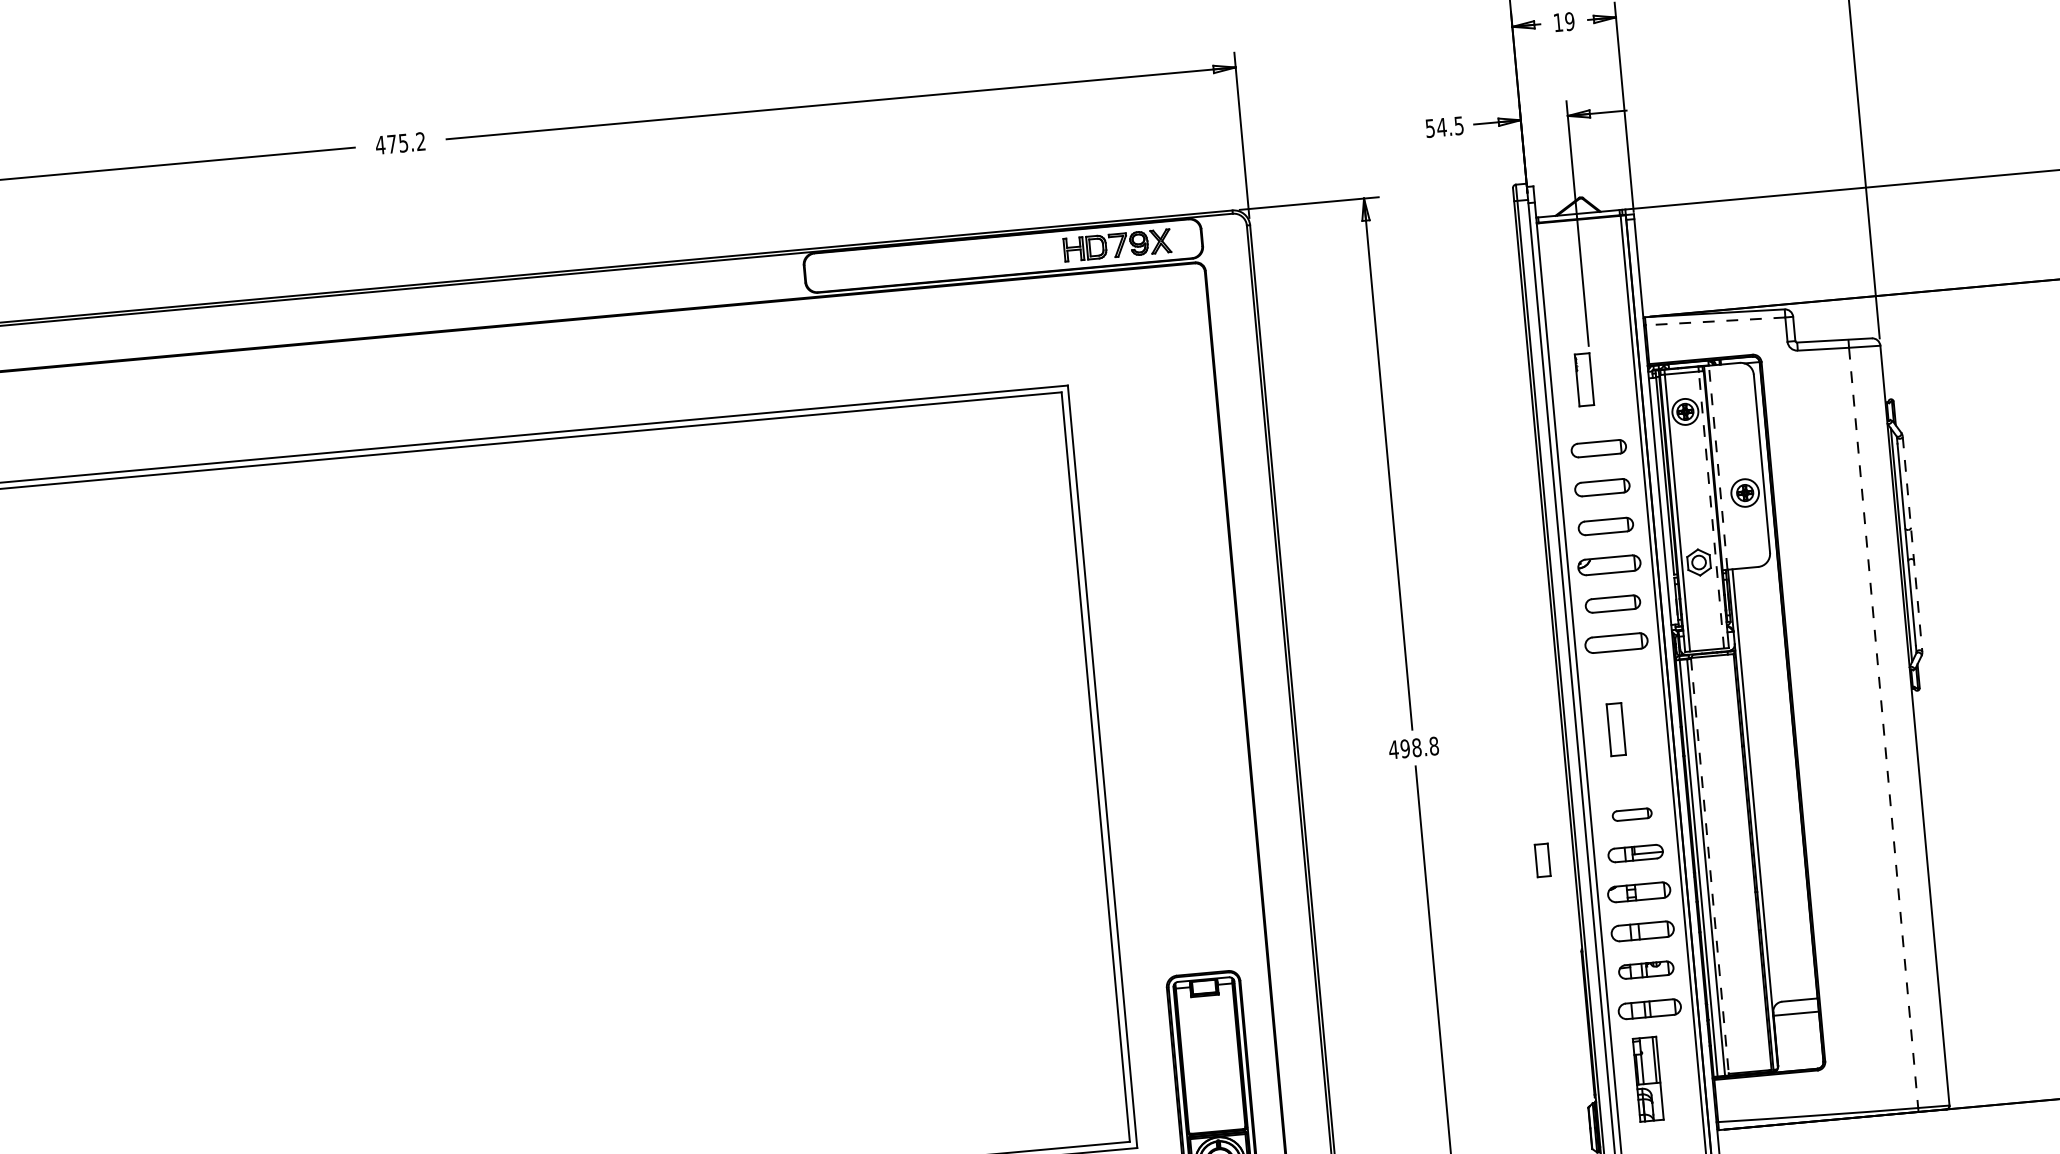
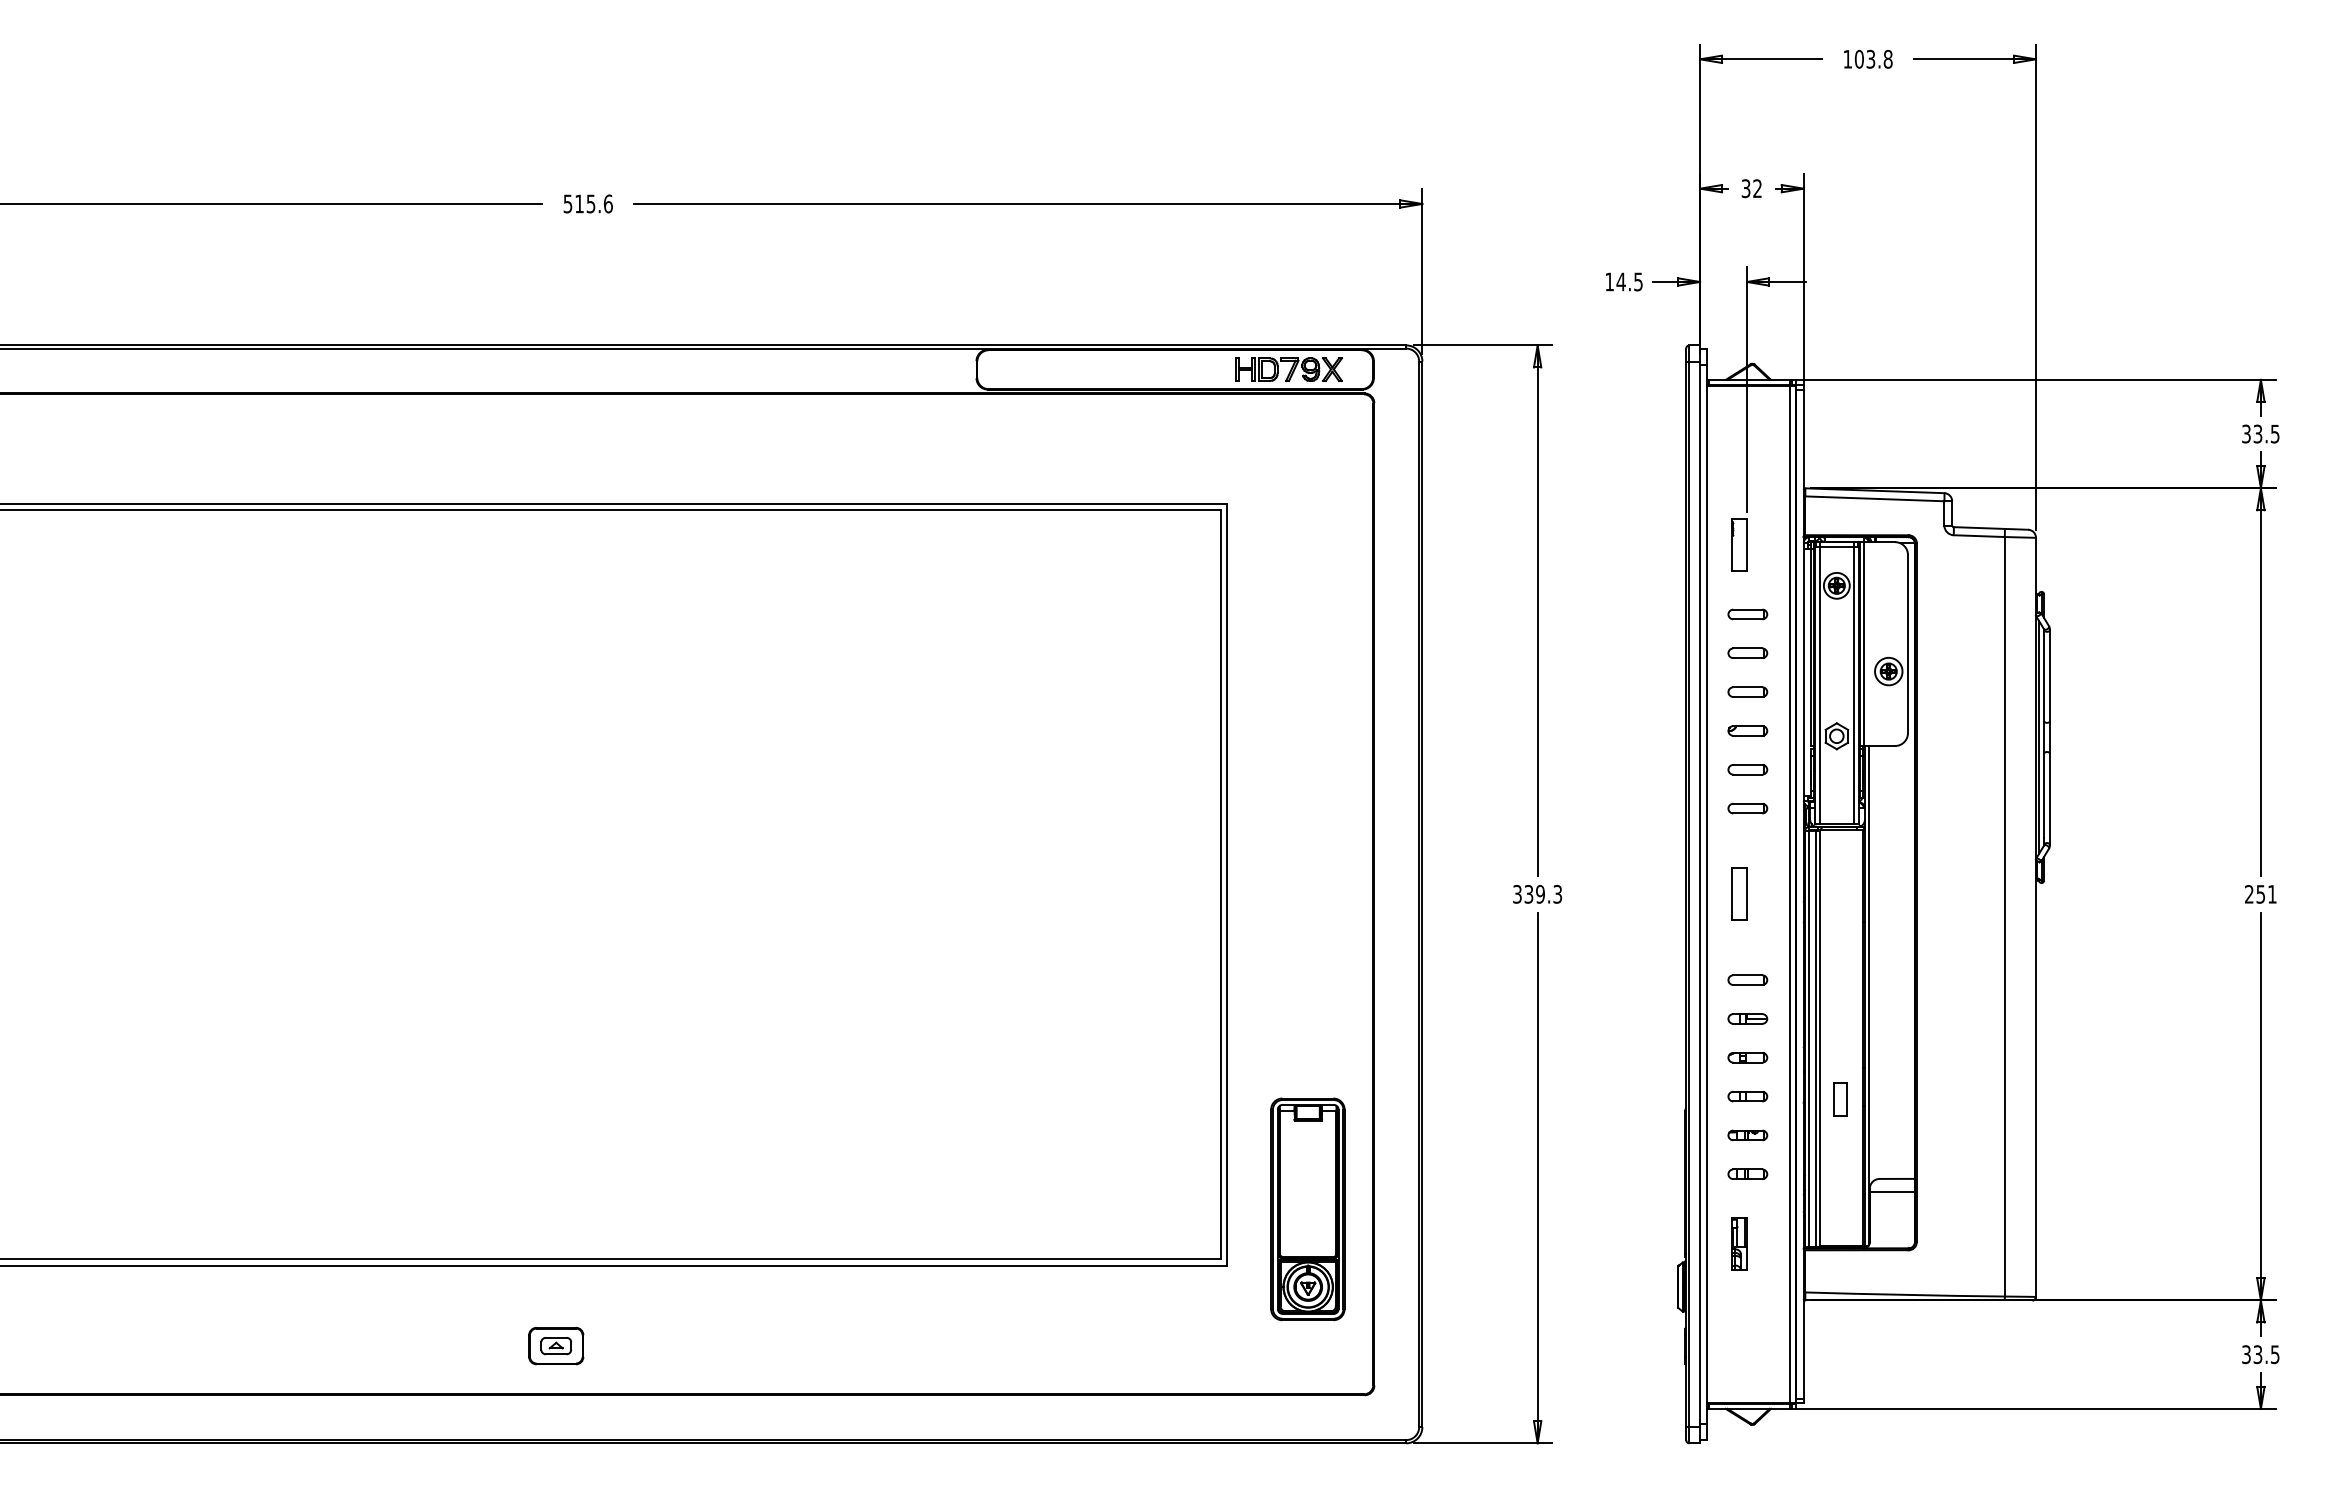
text: (1563, 21) -> (1751, 188), 19 -> 32
text: (1430, 128) -> (1609, 281), 54.5 -> 14.5
text: (400, 143) -> (587, 203), 475.2 -> 515.6
line: (1715, 321) -> (1874, 498), dashed -> solid
part: (1598, 448) -> (1747, 614), size x0.71
line: (1718, 468) -> (1864, 644), dashed -> solid
part: (1602, 486) -> (1747, 652), size x0.71
line: (1711, 509) -> (1853, 684), dashed -> solid
part: (1605, 525) -> (1747, 691), size x0.71
line: (1912, 544) -> (2049, 737), dashed -> solid
part: (1609, 564) -> (1747, 730), size x0.62
part: (1612, 603) -> (1747, 769), size x0.71
part: (1616, 642) -> (1747, 808), size x0.62
line: (1883, 727) -> (2004, 916), dashed -> solid
text: (1413, 748) -> (1537, 894), 498.8 -> 339.3
part: (1635, 853) -> (1747, 1018), size x0.71
part: (1543, 860) -> (1840, 1099), moved
line: (1710, 866) -> (1820, 1038), dashed -> solid
part: (1638, 892) -> (1747, 1057), size x0.62
part: (1642, 931) -> (1747, 1096), size x0.62
part: (1646, 970) -> (1747, 1135), size x0.71
part: (1649, 1008) -> (1747, 1173), size x0.62
part: (1647, 1079) -> (1739, 1243), size x0.62

